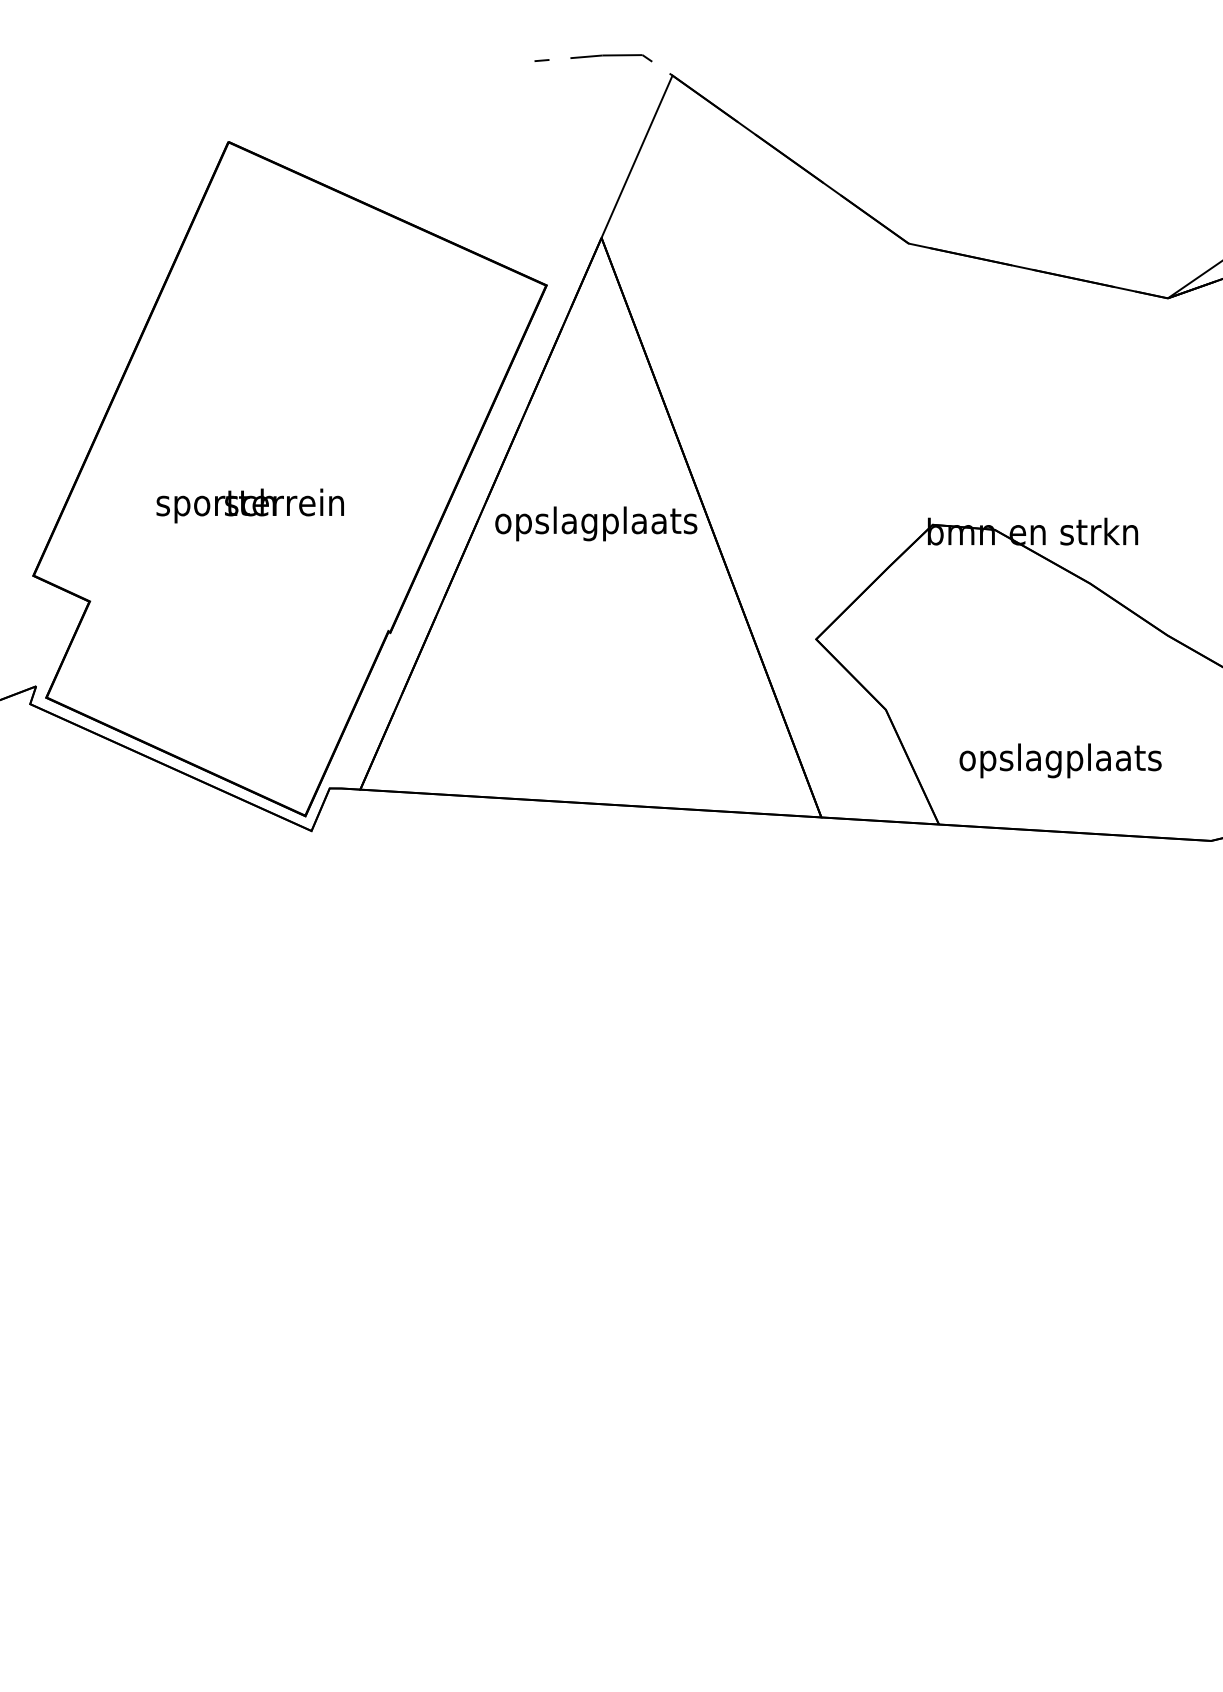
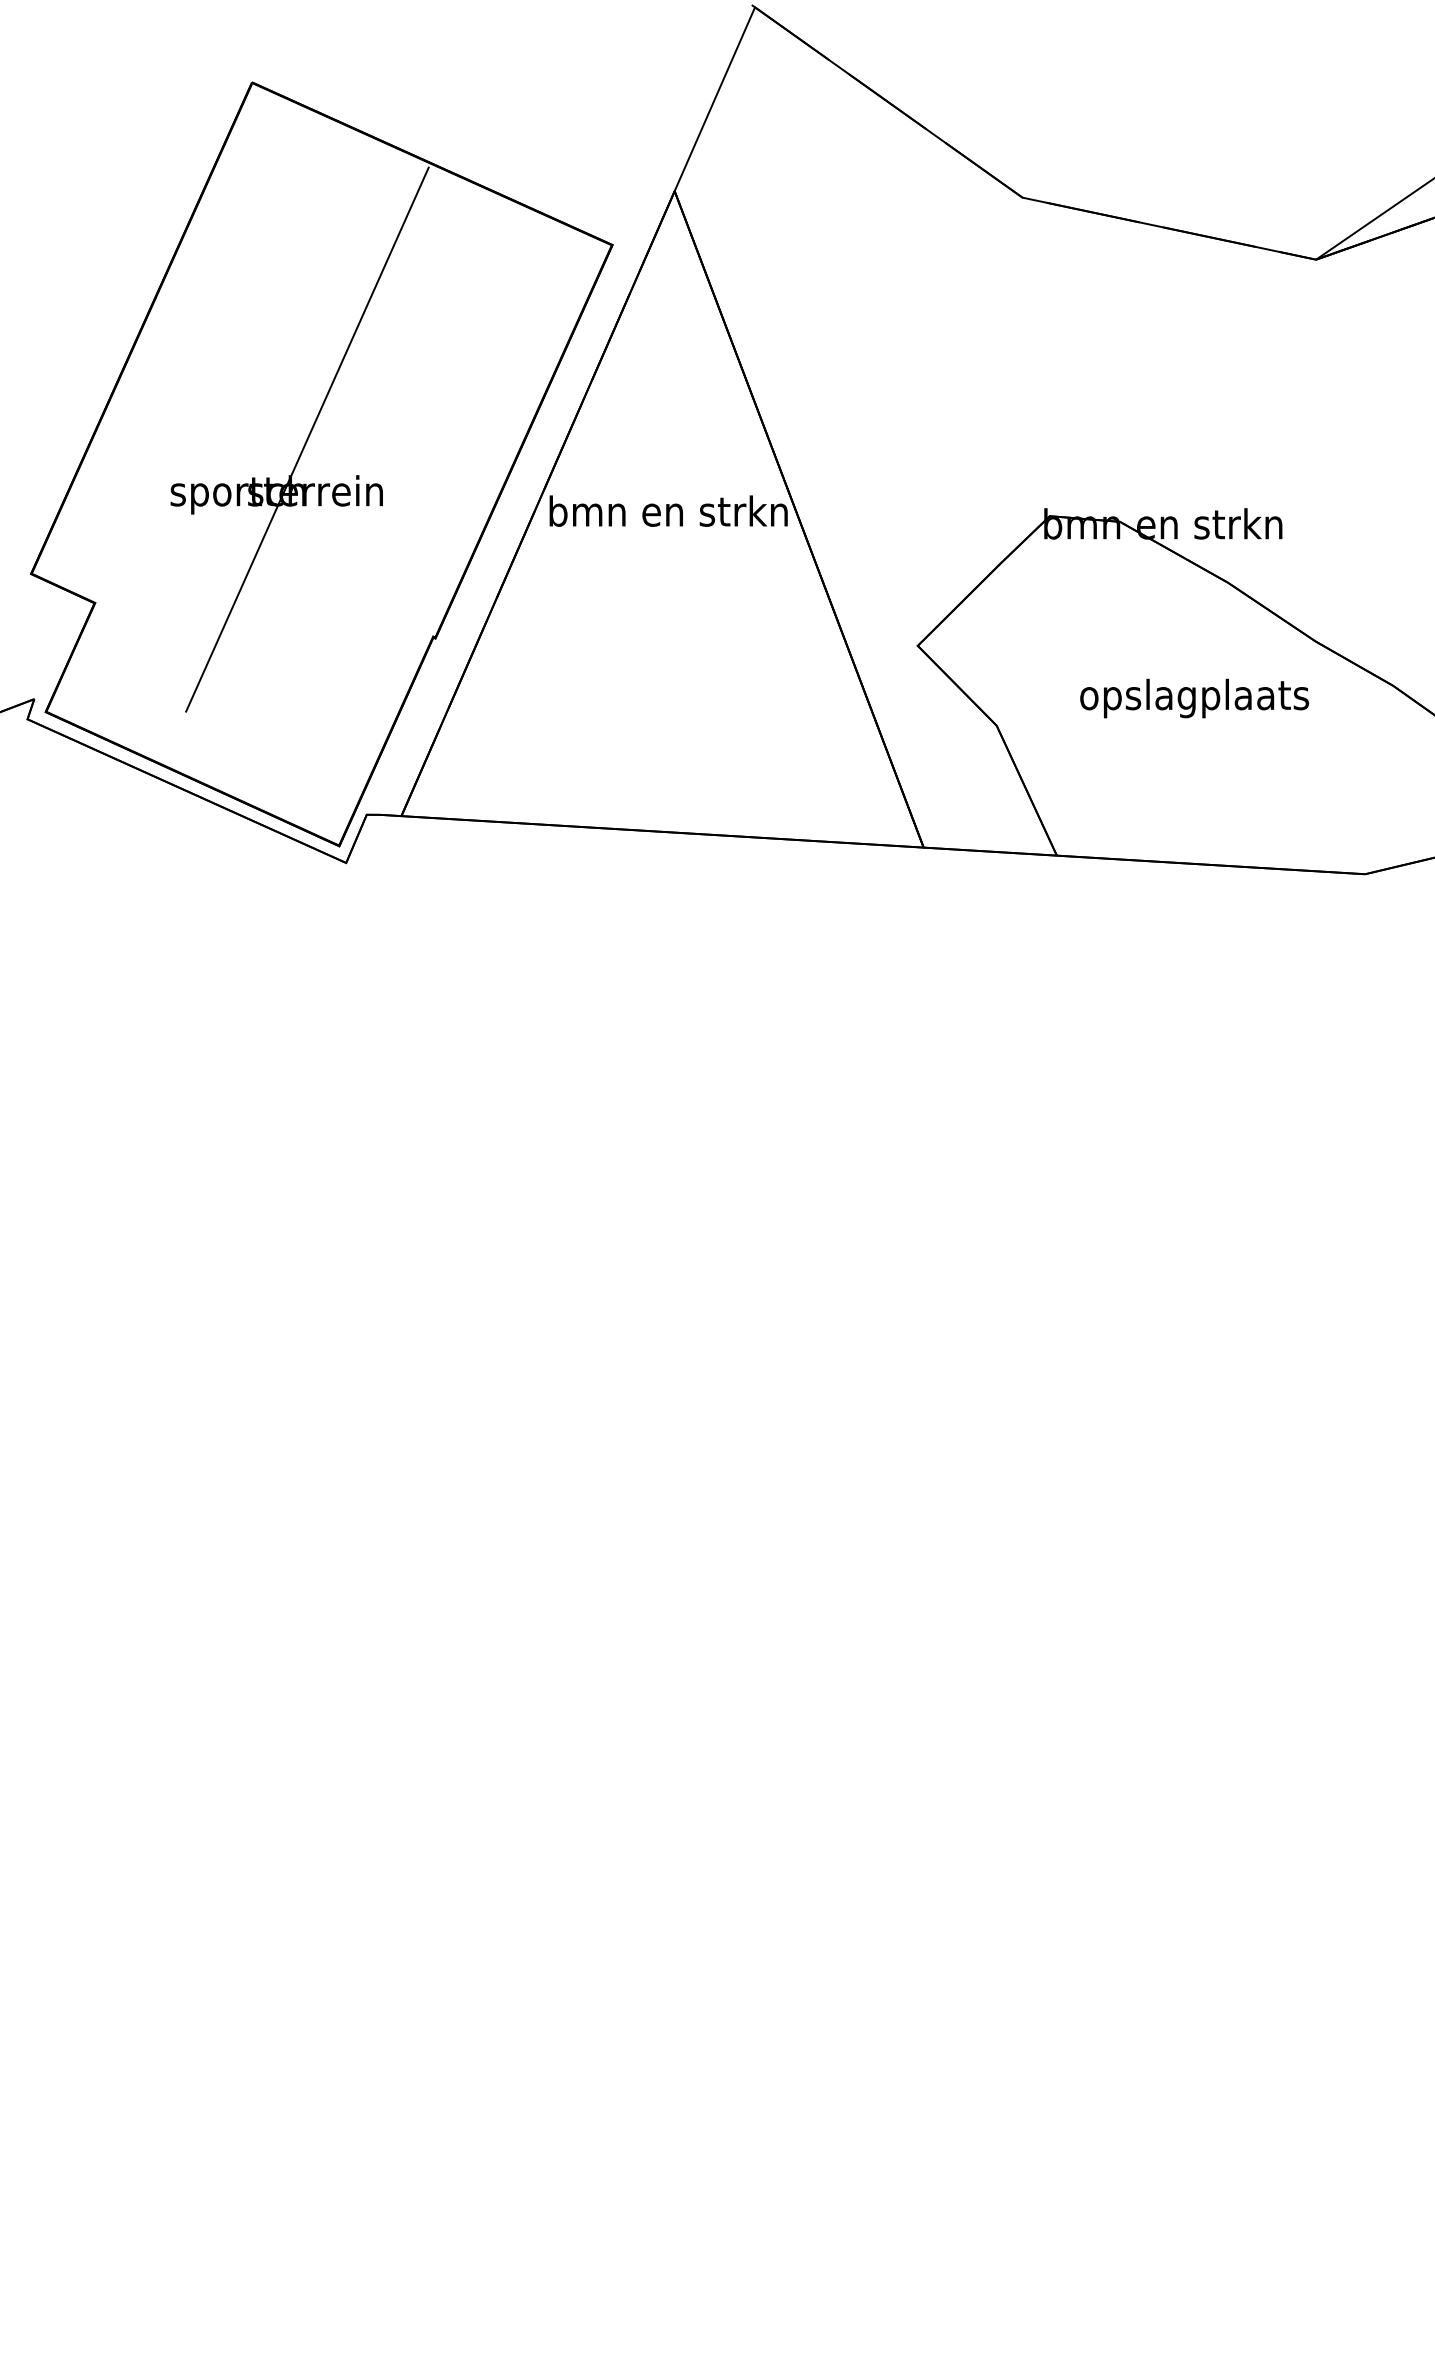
line: (277, 457) -> (307, 439), added
text: (596, 523) -> (668, 514), opslagplaats -> bmn en strkn
text: (1060, 760) -> (1194, 698), moved

